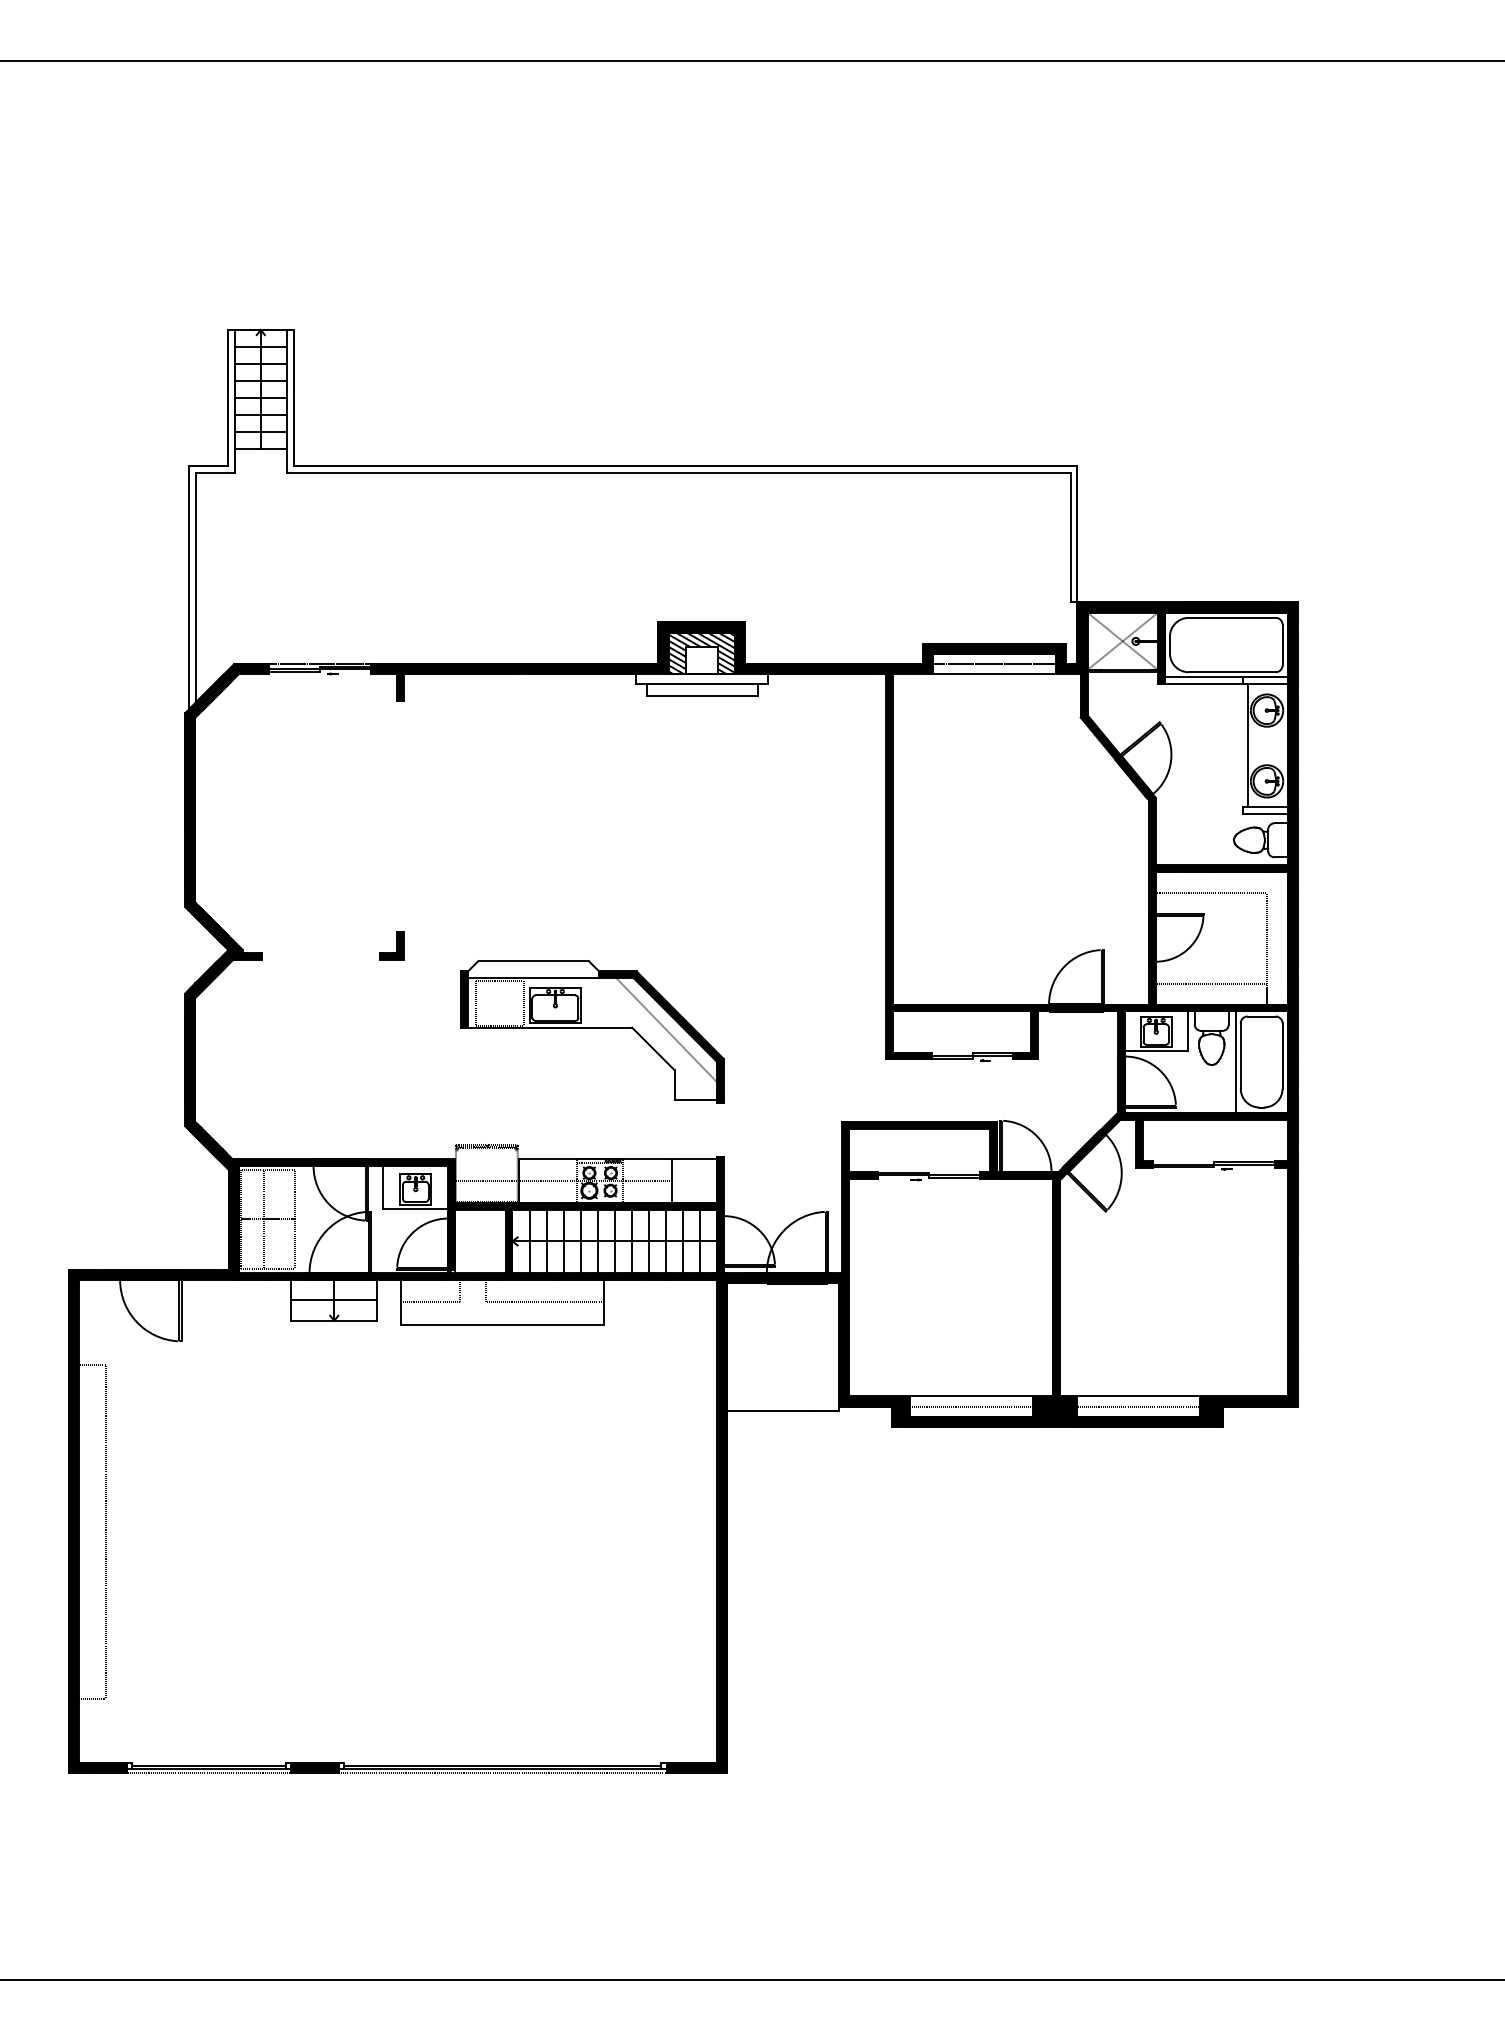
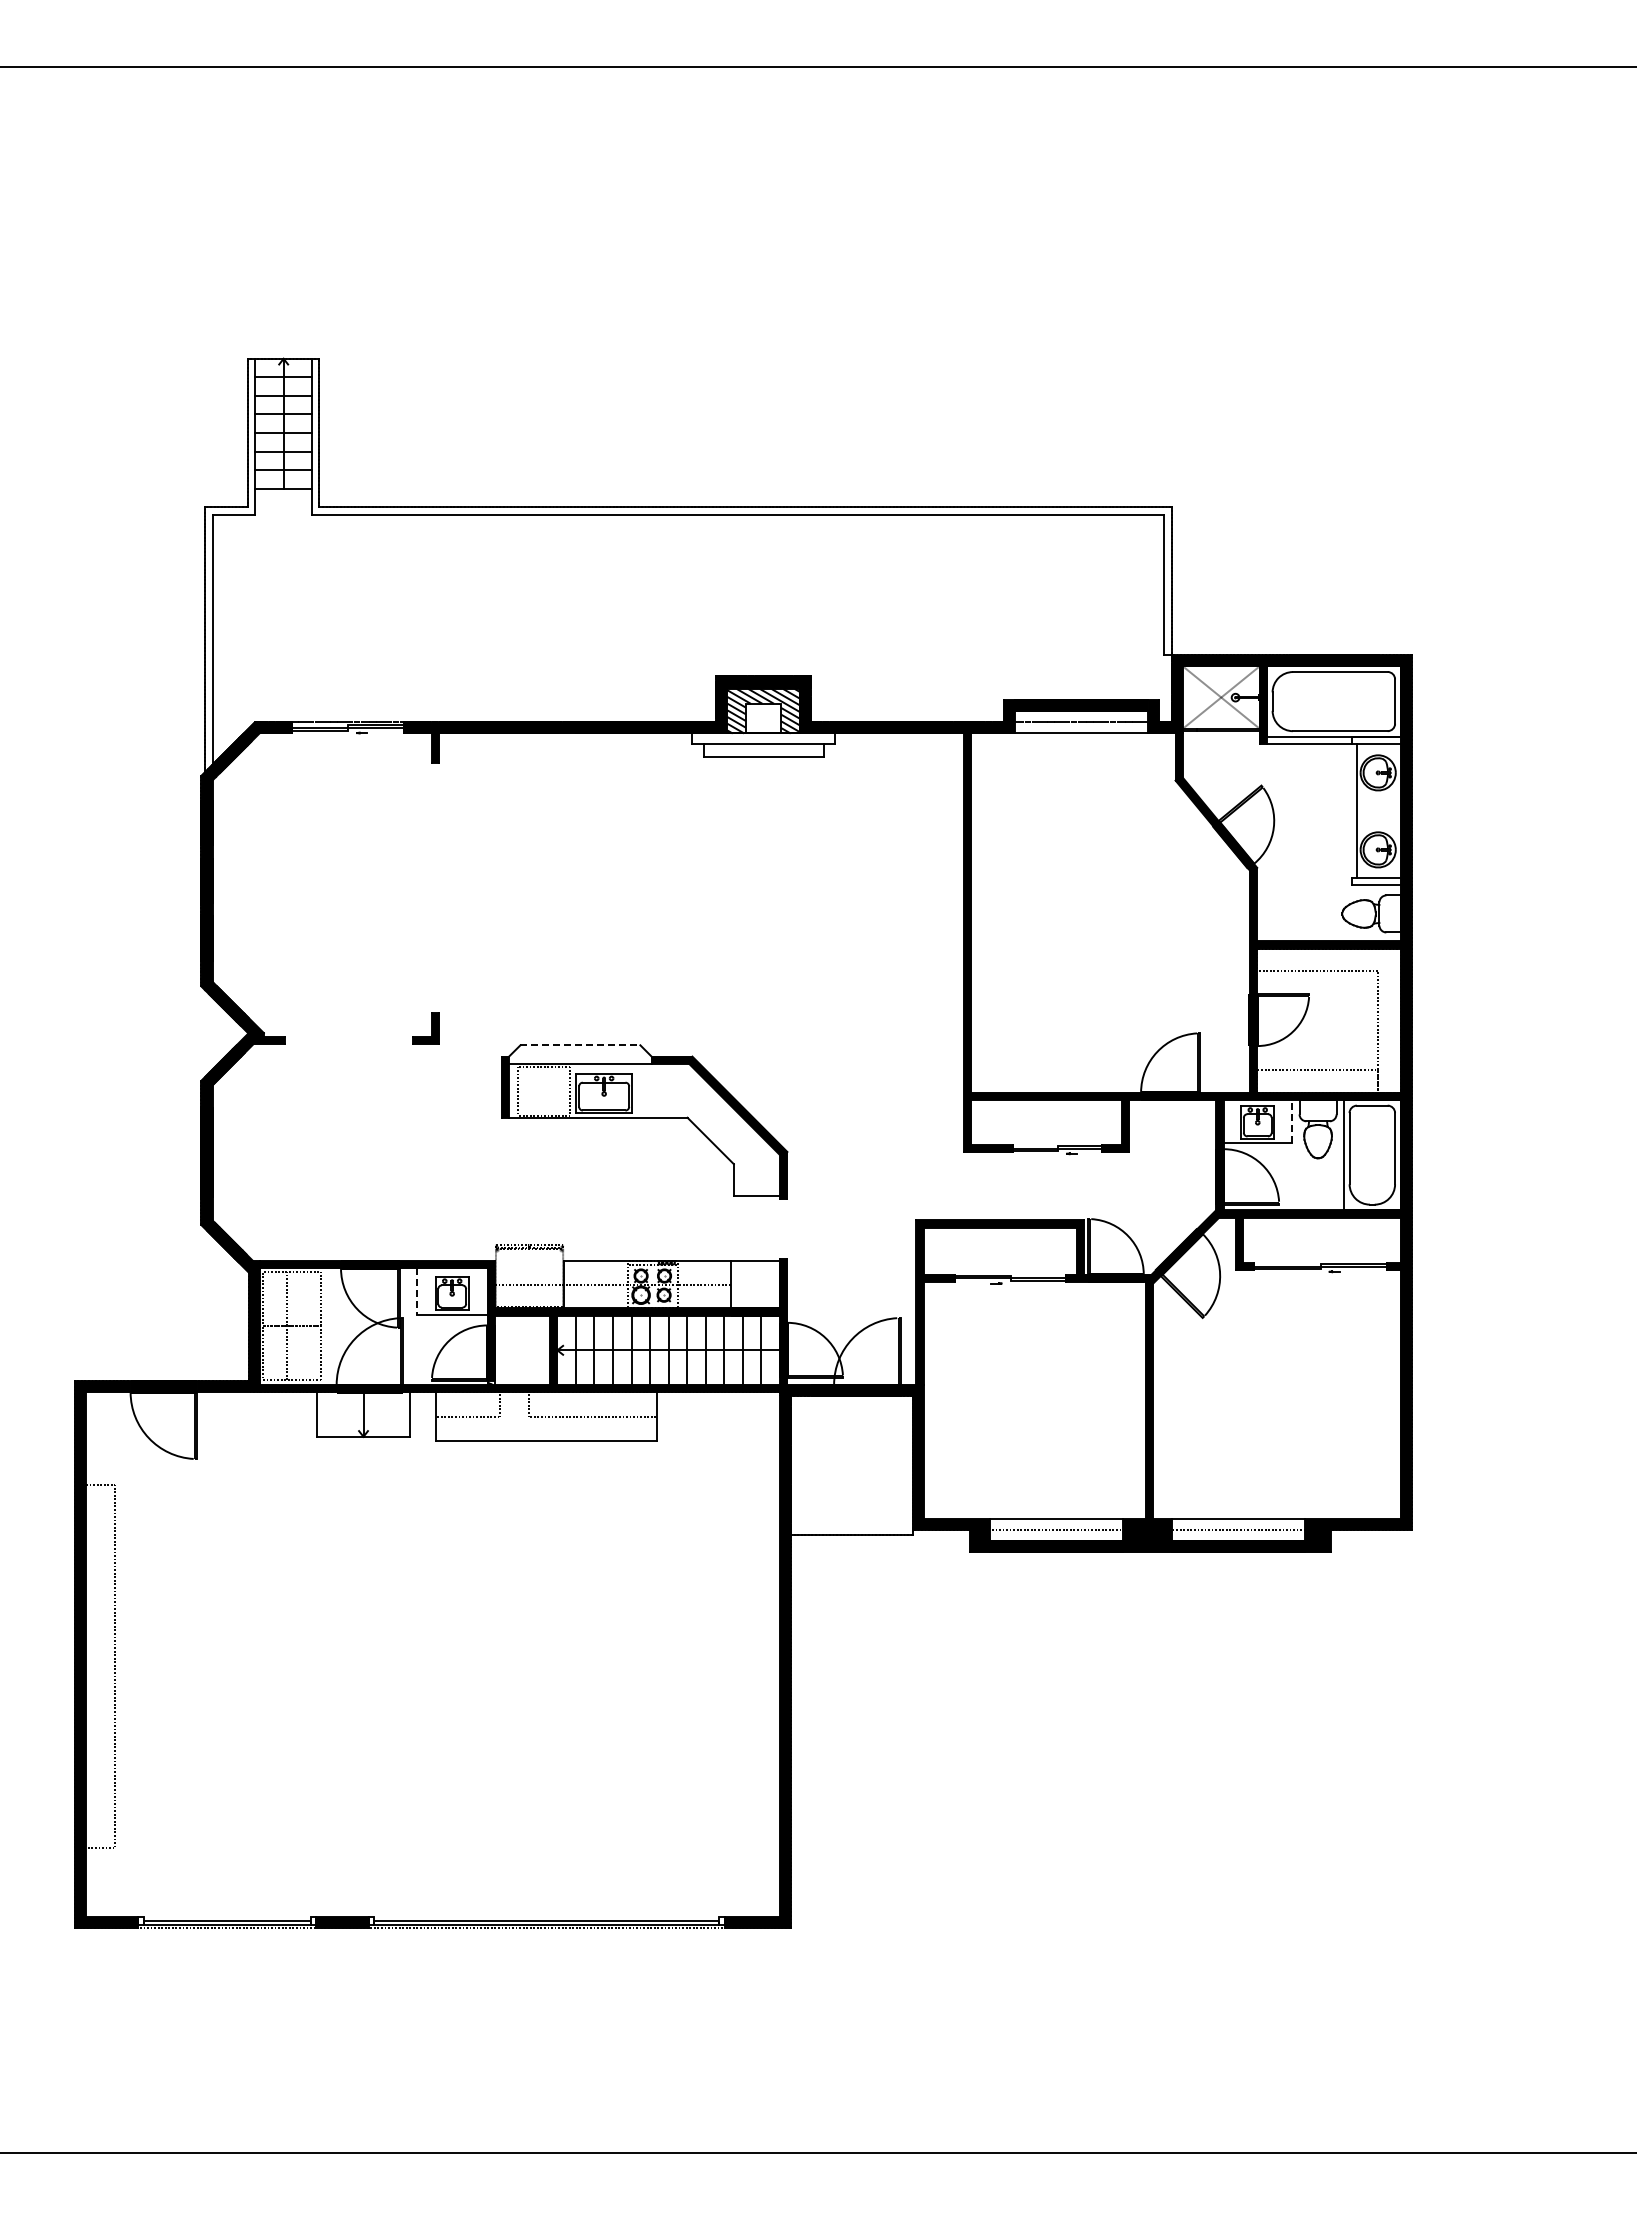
line: (533, 961) -> (580, 1045), solid -> dashed
line: (666, 1030) -> (724, 1120), removed
line: (1187, 1030) -> (1291, 1120), solid -> dashed
line: (382, 1188) -> (416, 1292), solid -> dashed
line: (334, 1300) -> (363, 1414), removed

